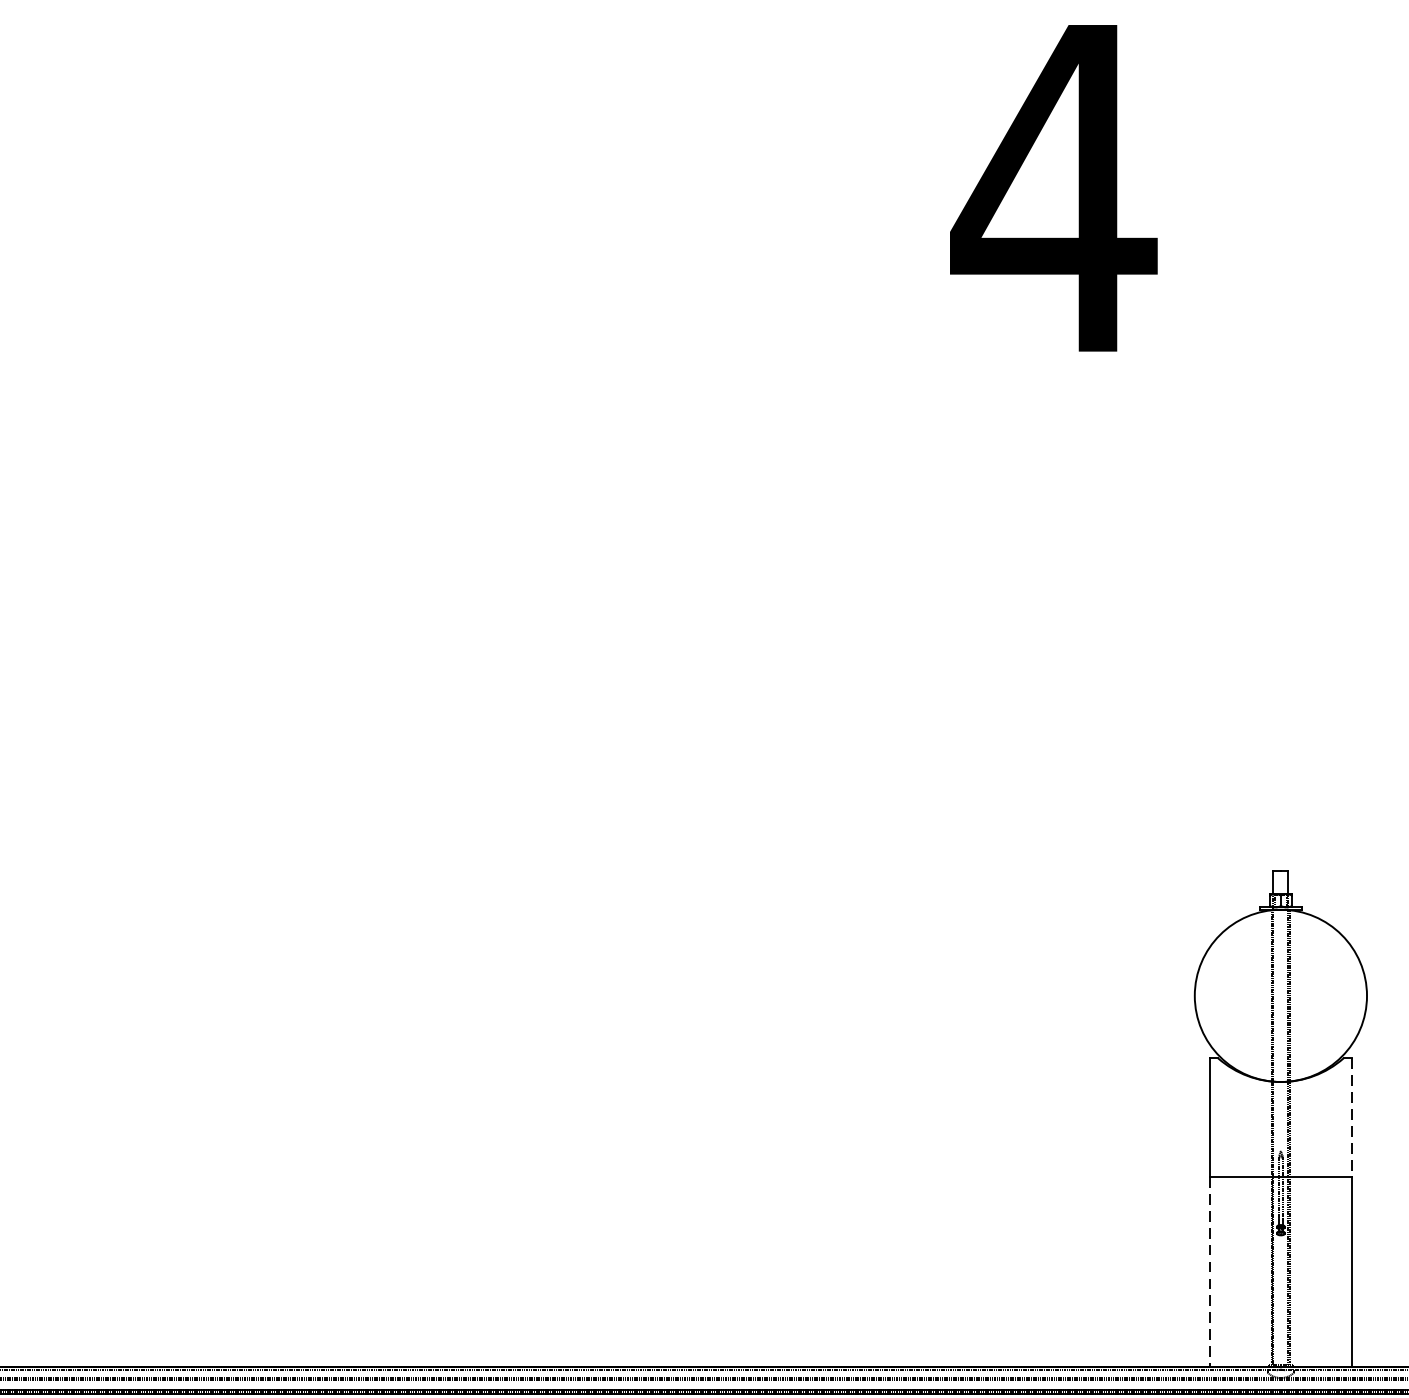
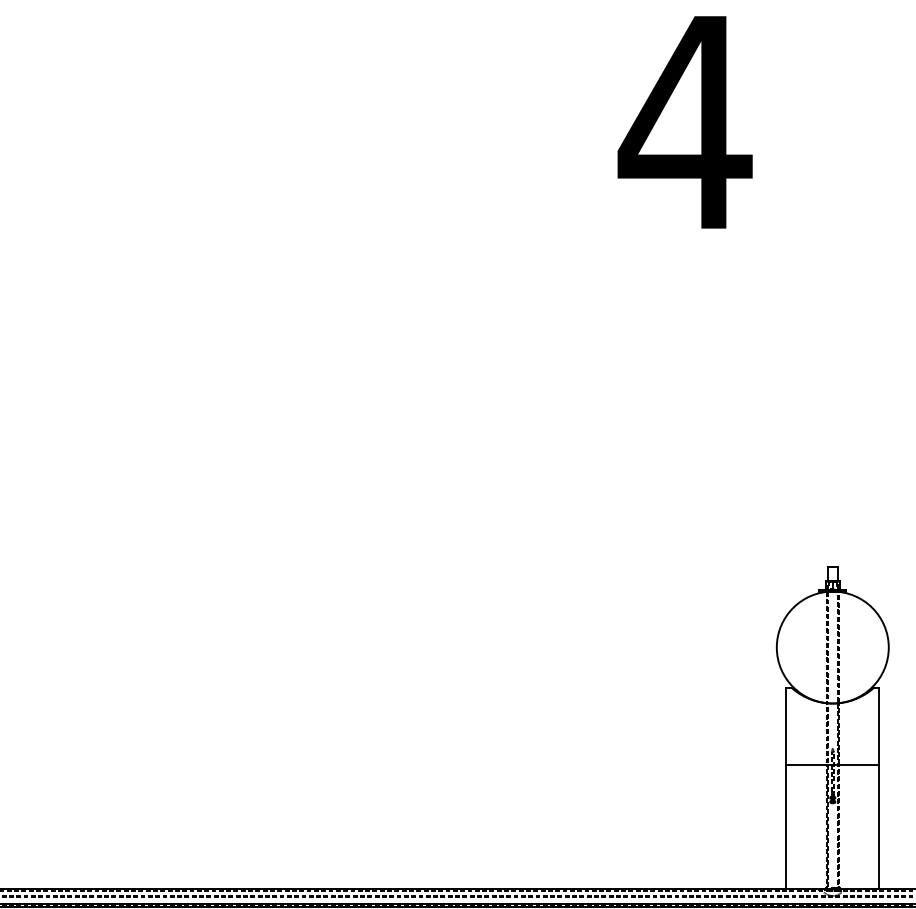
line: (1352, 1117) -> (879, 726), dashed -> solid
line: (1209, 1272) -> (786, 827), dashed -> solid

